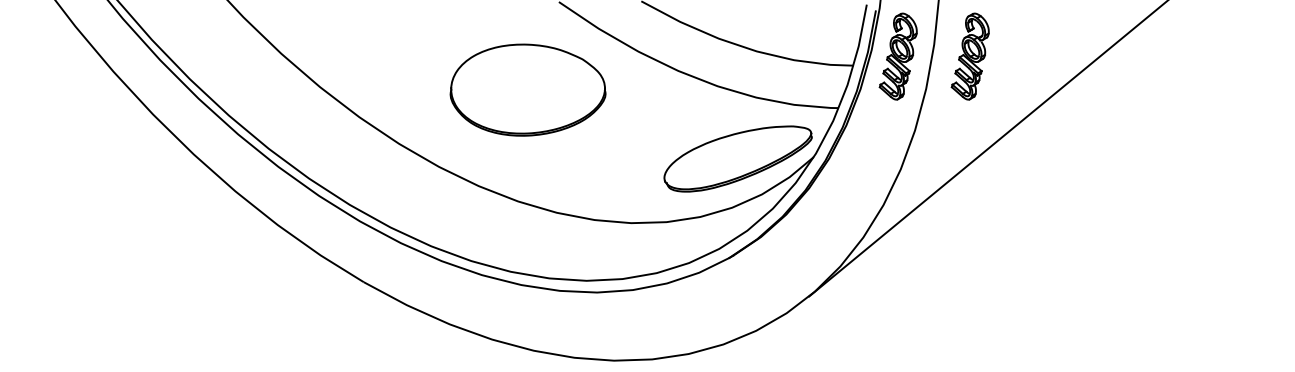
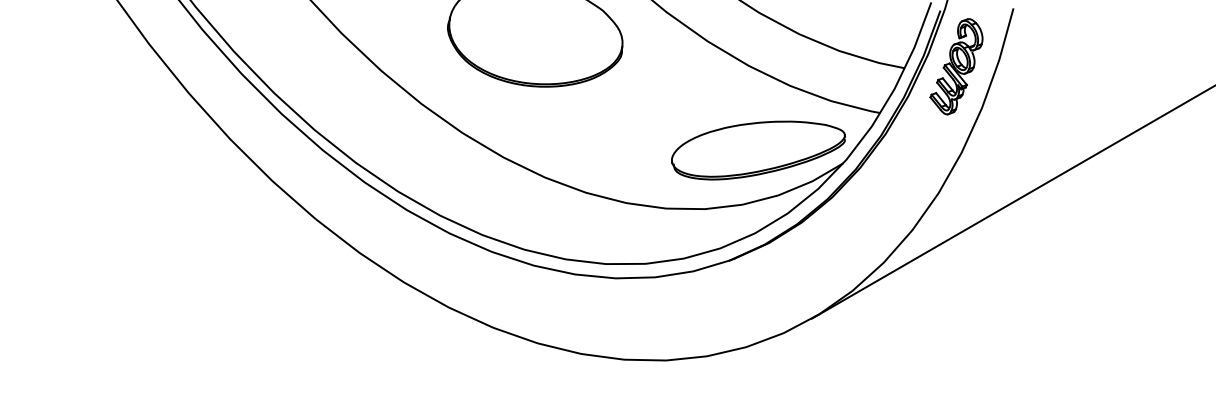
part: (969, 56) -> (1036, 79), removed

